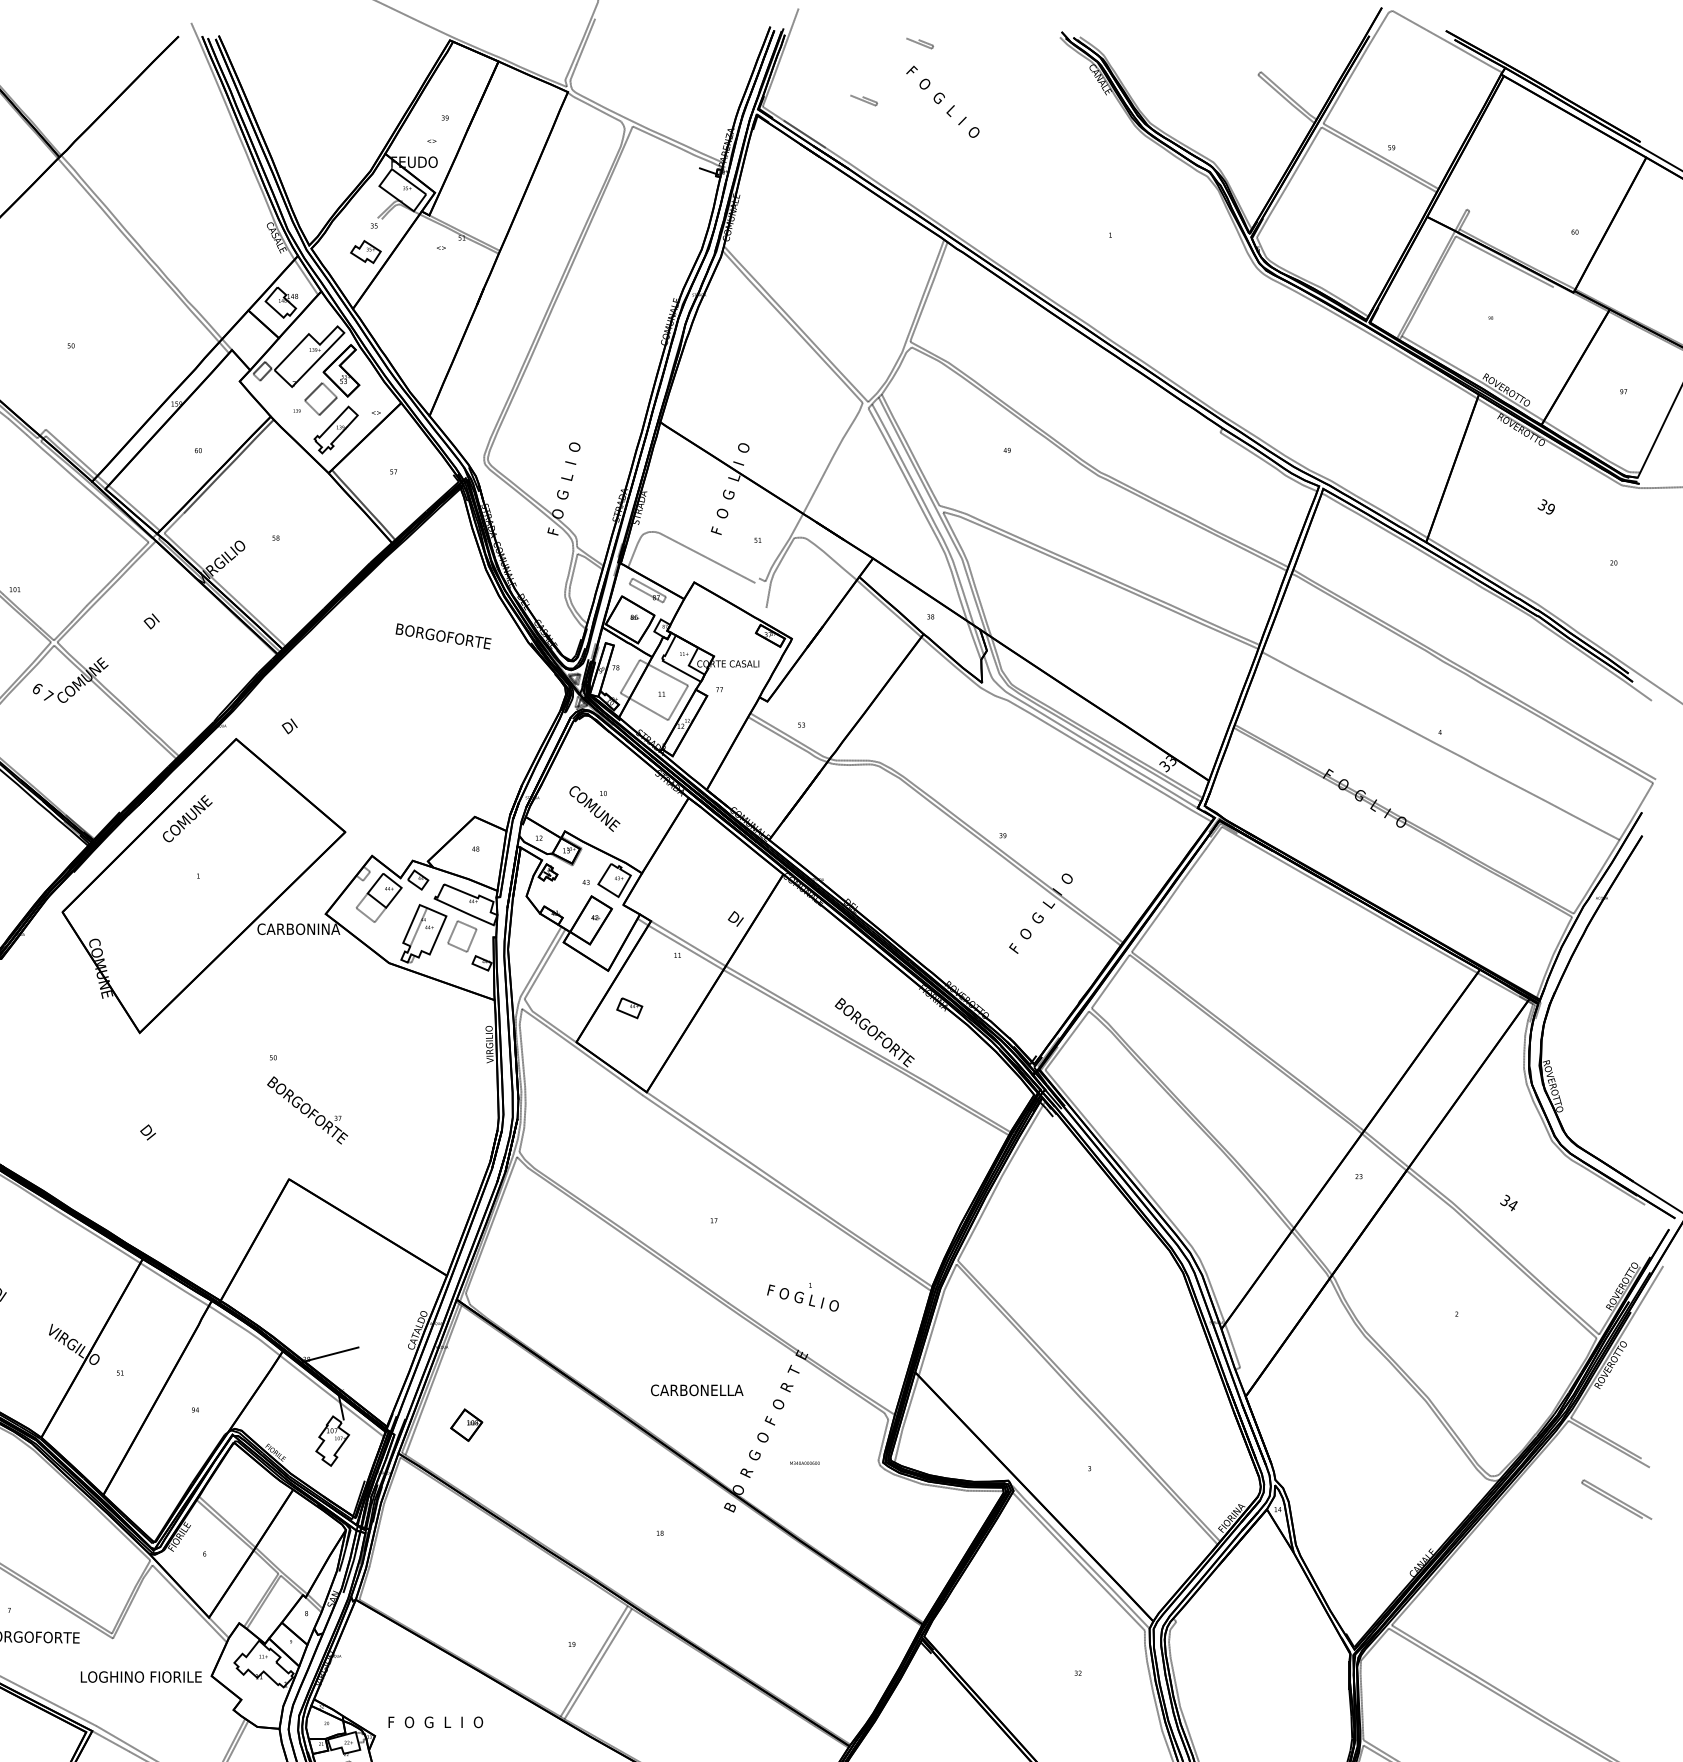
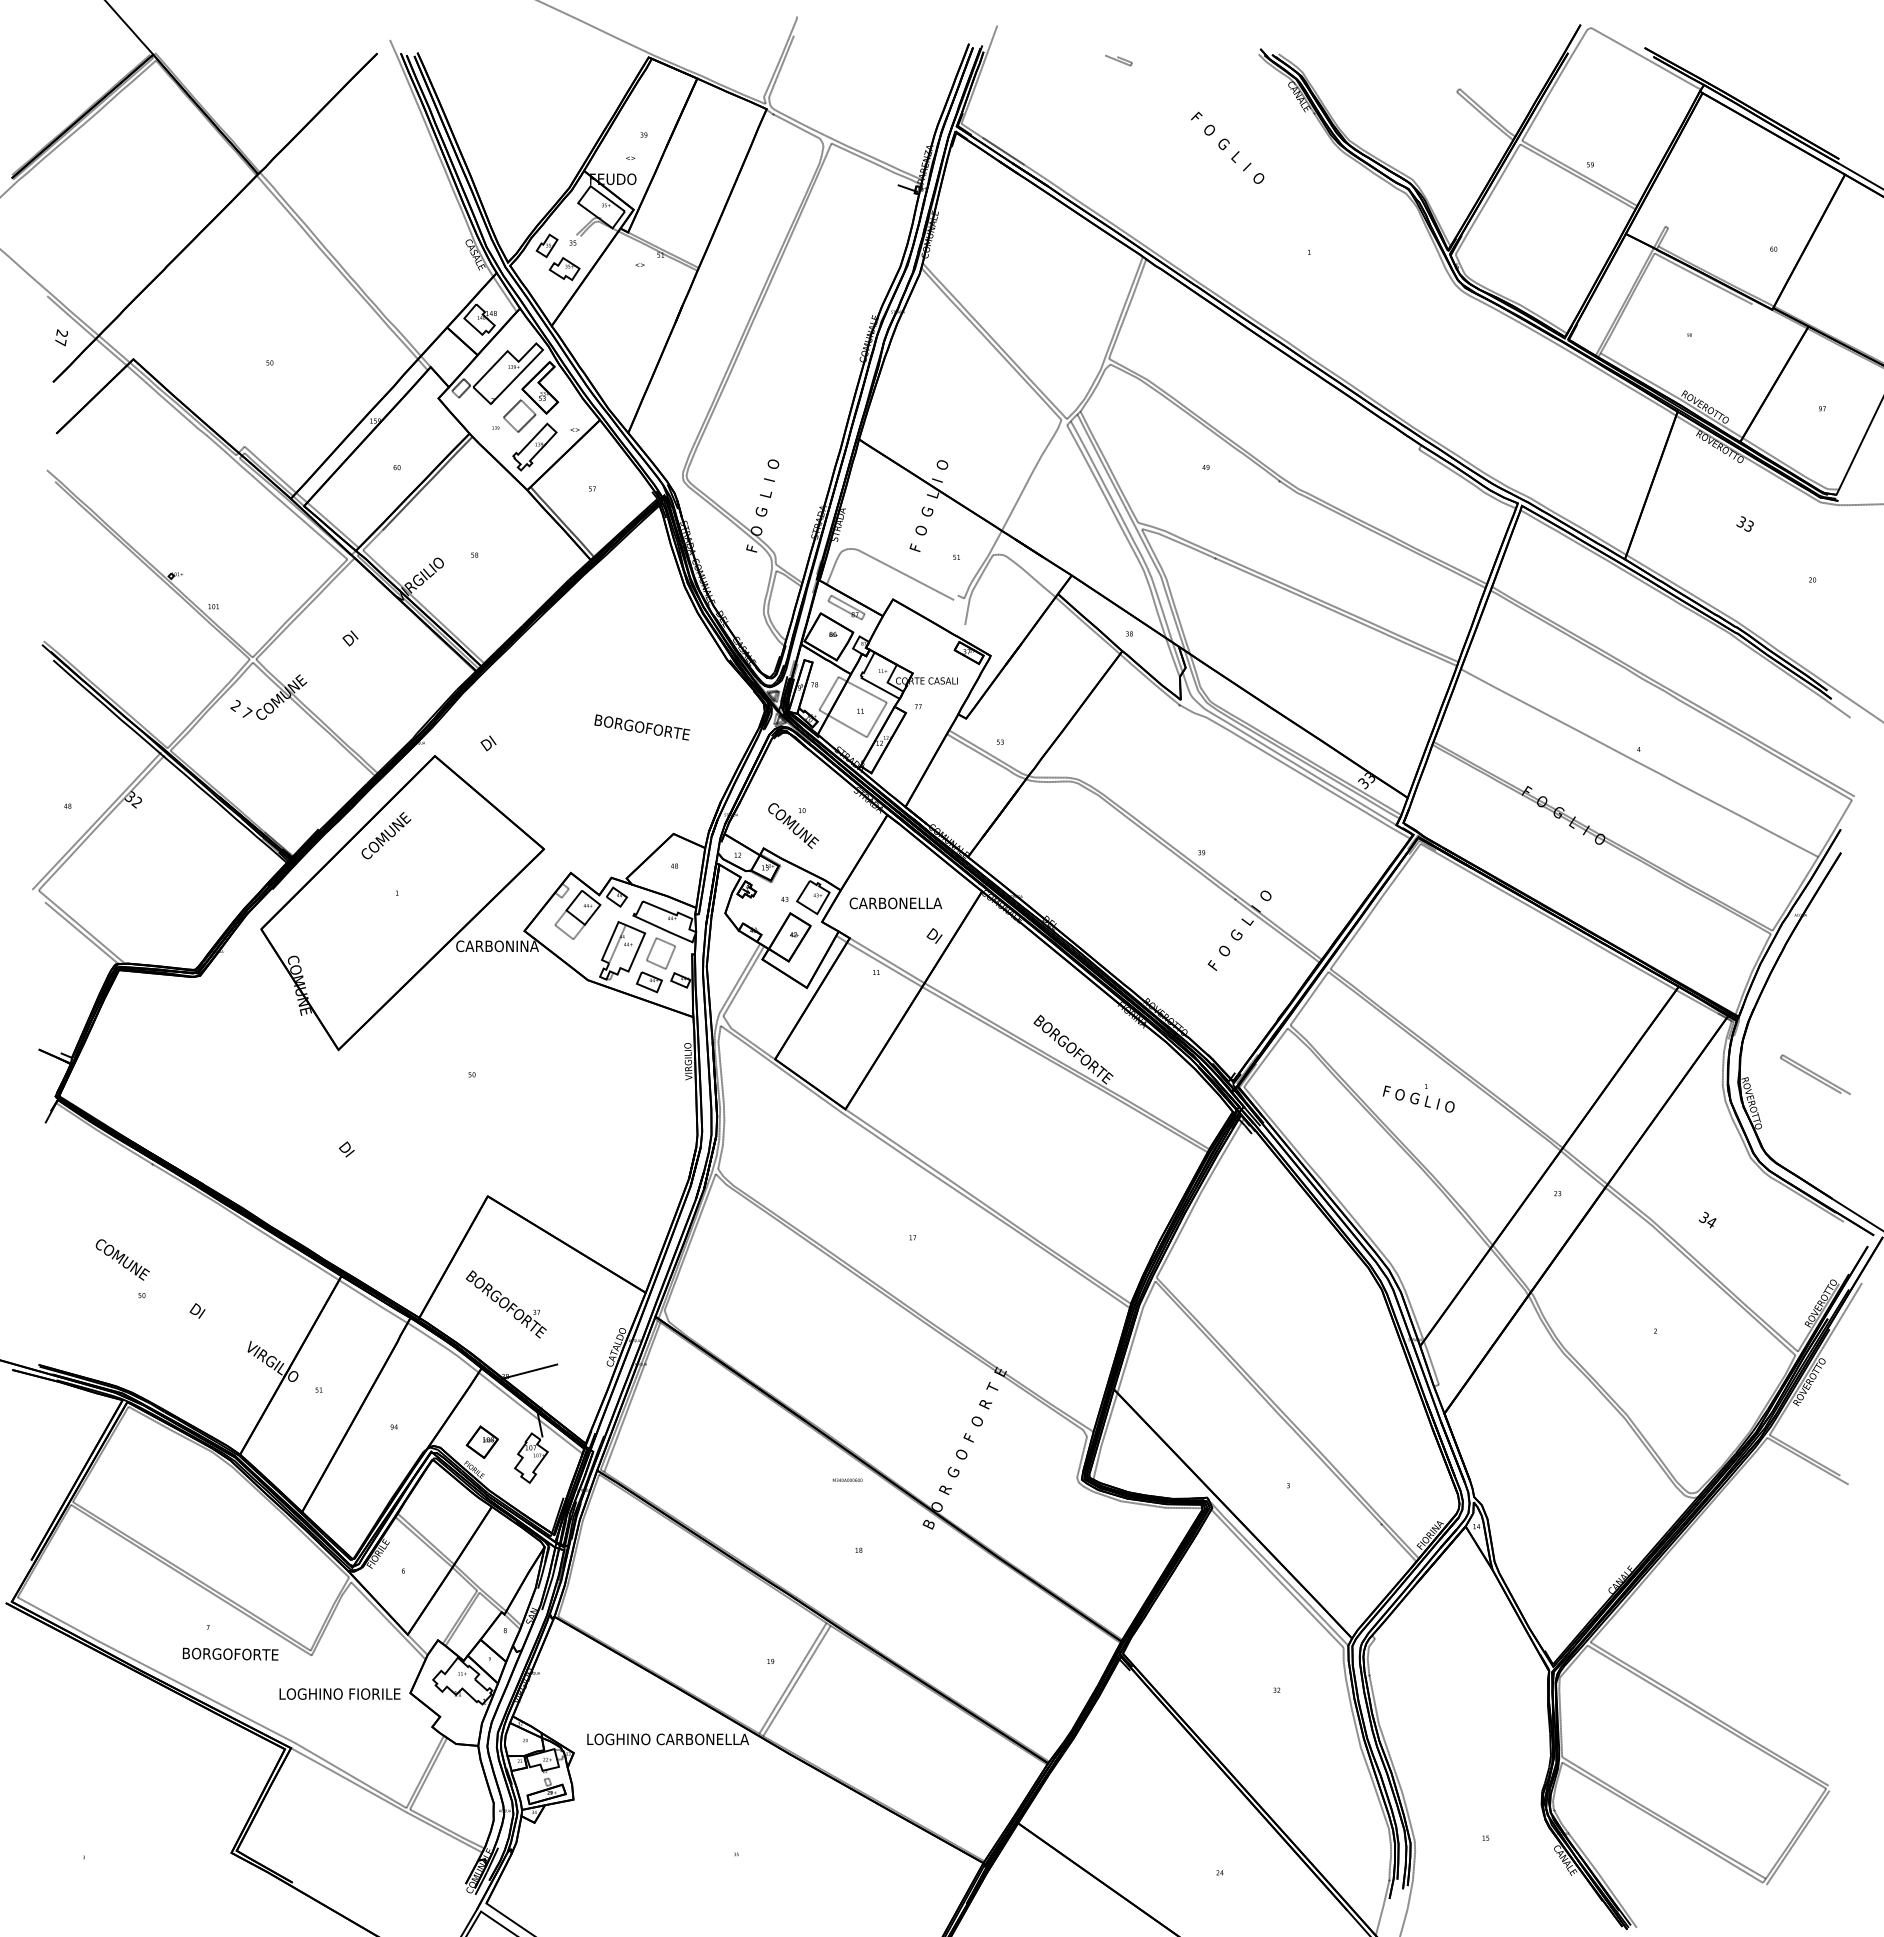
line: (863, 100) -> (1062, 117), removed
text: (942, 101) -> (1227, 147), moved
part: (347, 228) -> (546, 245), added
text: (1549, 508) -> (1748, 525), 39 -> 33
text: (443, 636) -> (642, 727), moved
text: (36, 688) -> (235, 705), 6 -> 2
part: (629, 1008) -> (649, 982), moved
text: (306, 1110) -> (505, 1304), moved
text: (802, 1297) -> (1418, 1098), moved
text: (696, 1390) -> (895, 903), moved
part: (465, 1424) -> (481, 1441), moved
text: (804, 1462) -> (847, 1479), moved
curve: (1616, 1499) -> (1815, 1074), moved
text: (469, 1722) -> (668, 1739), F  O  G  L  I  O -> LOGHINO CARBONELLA

